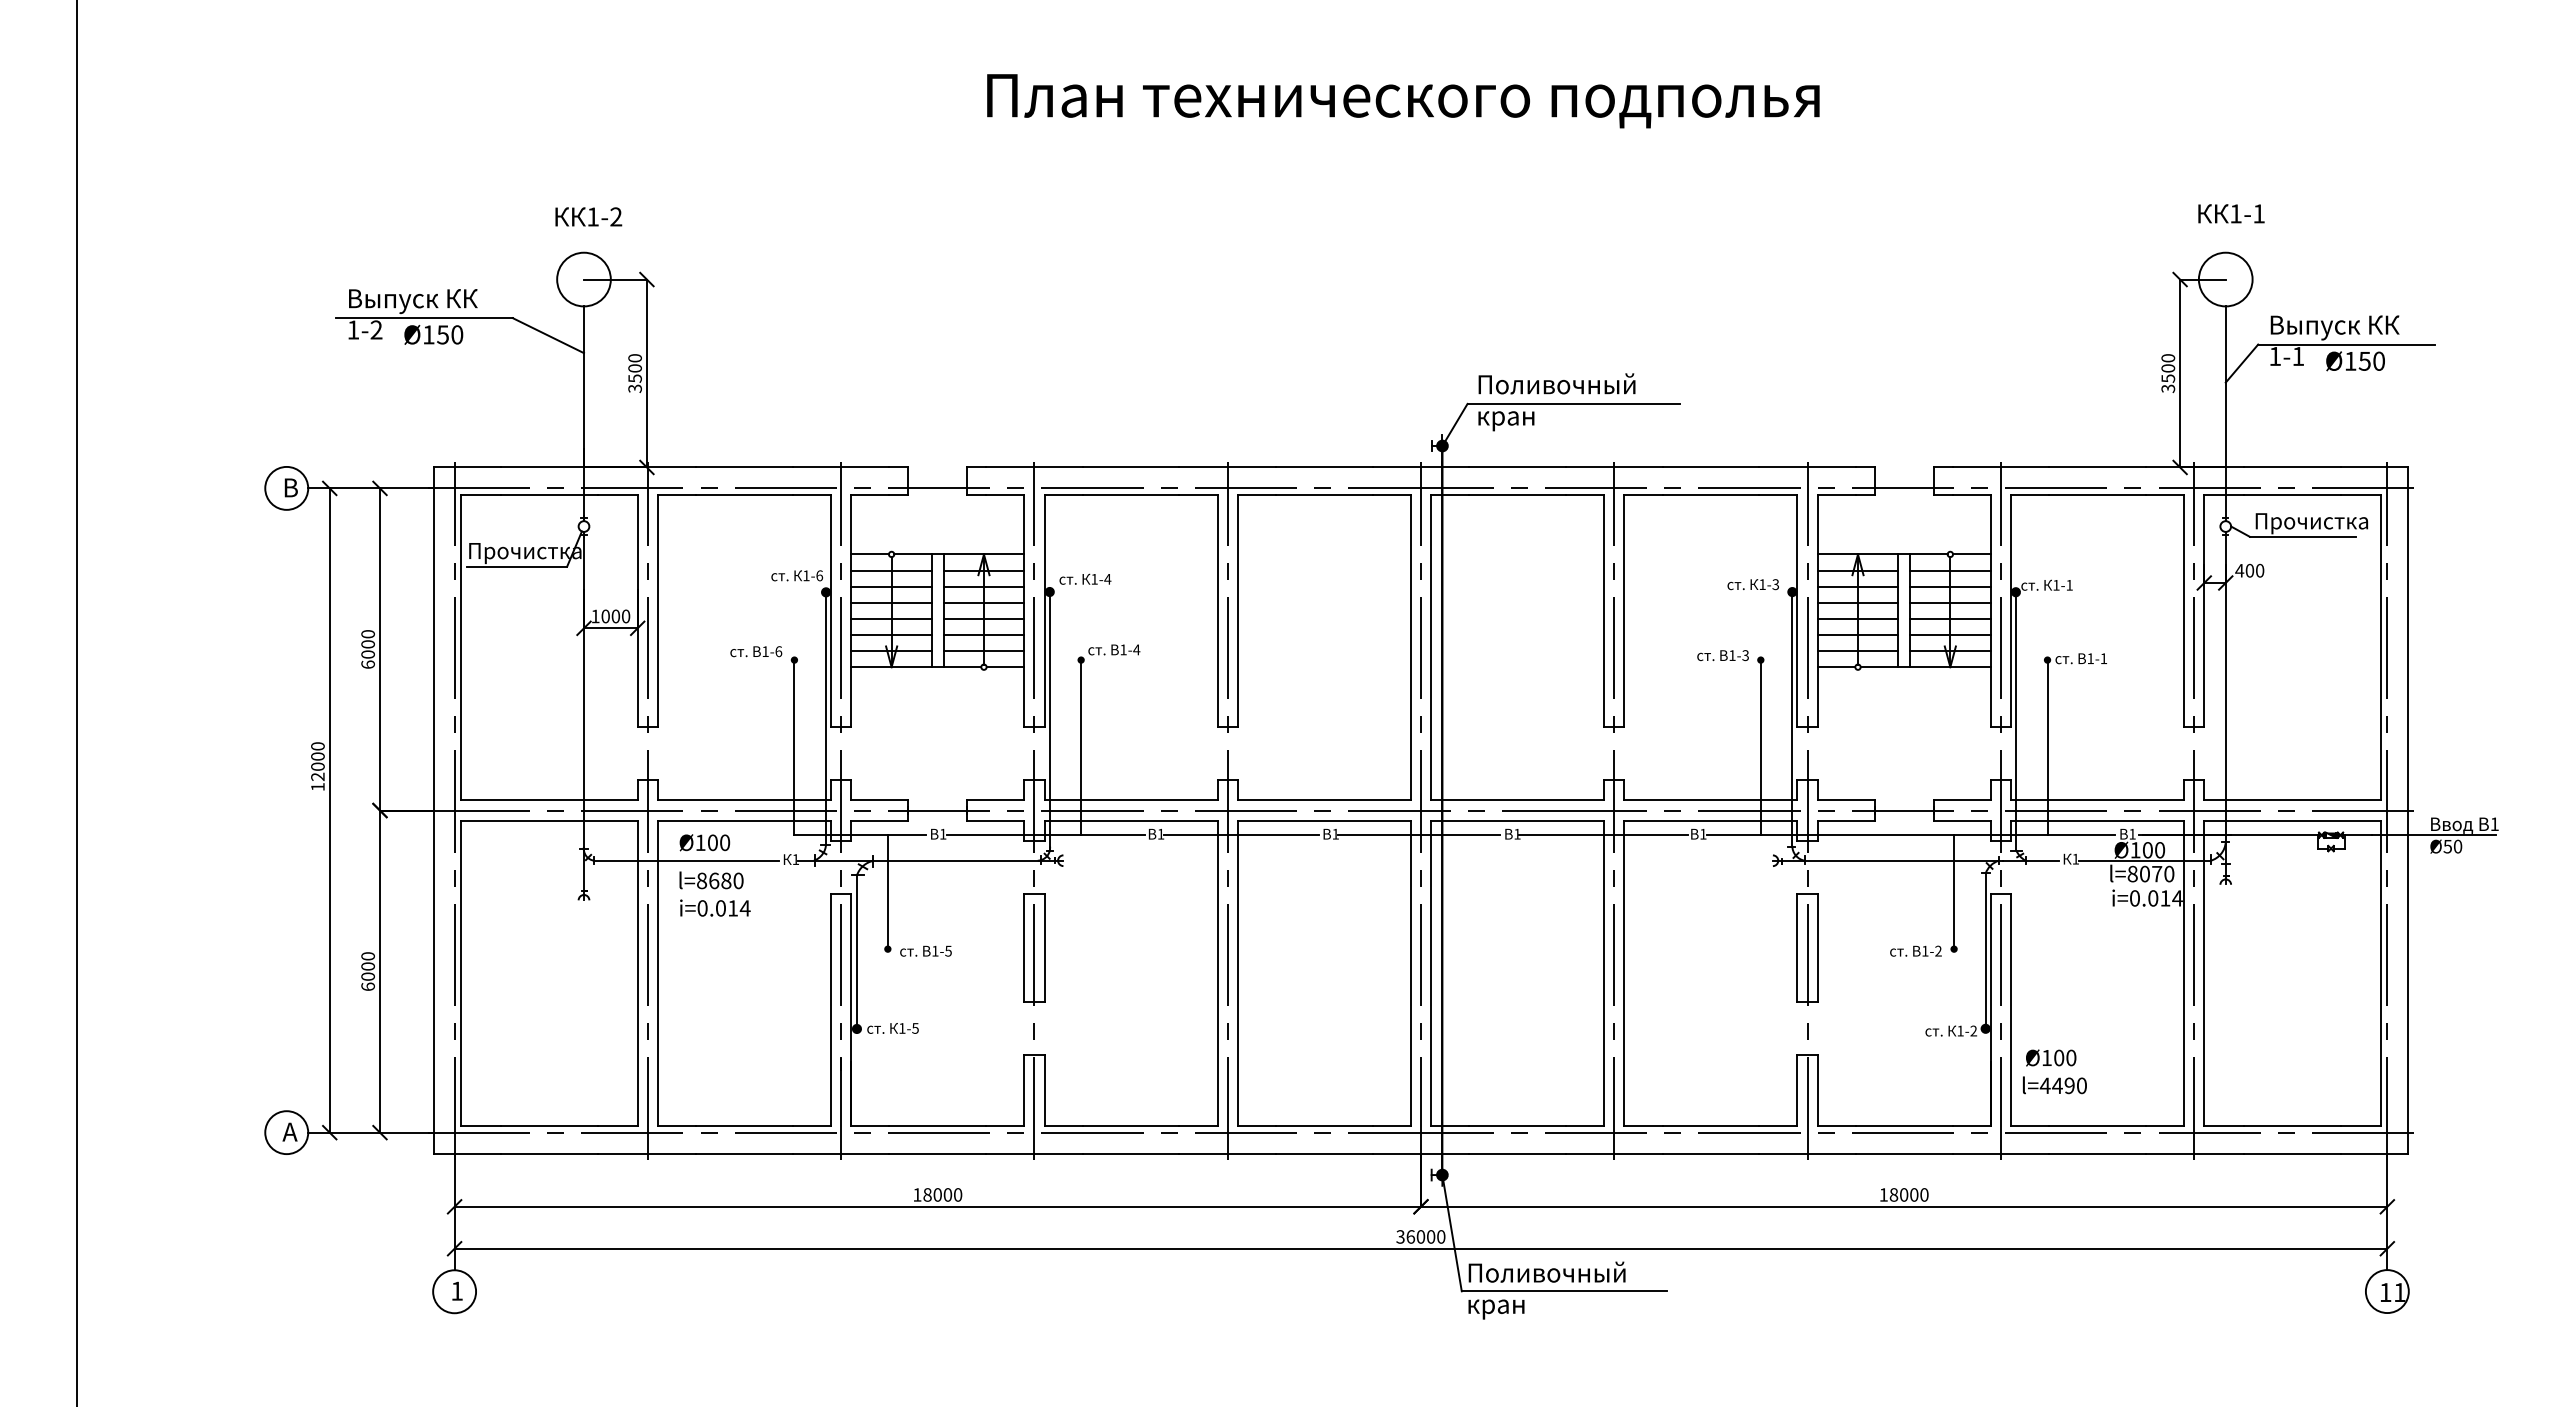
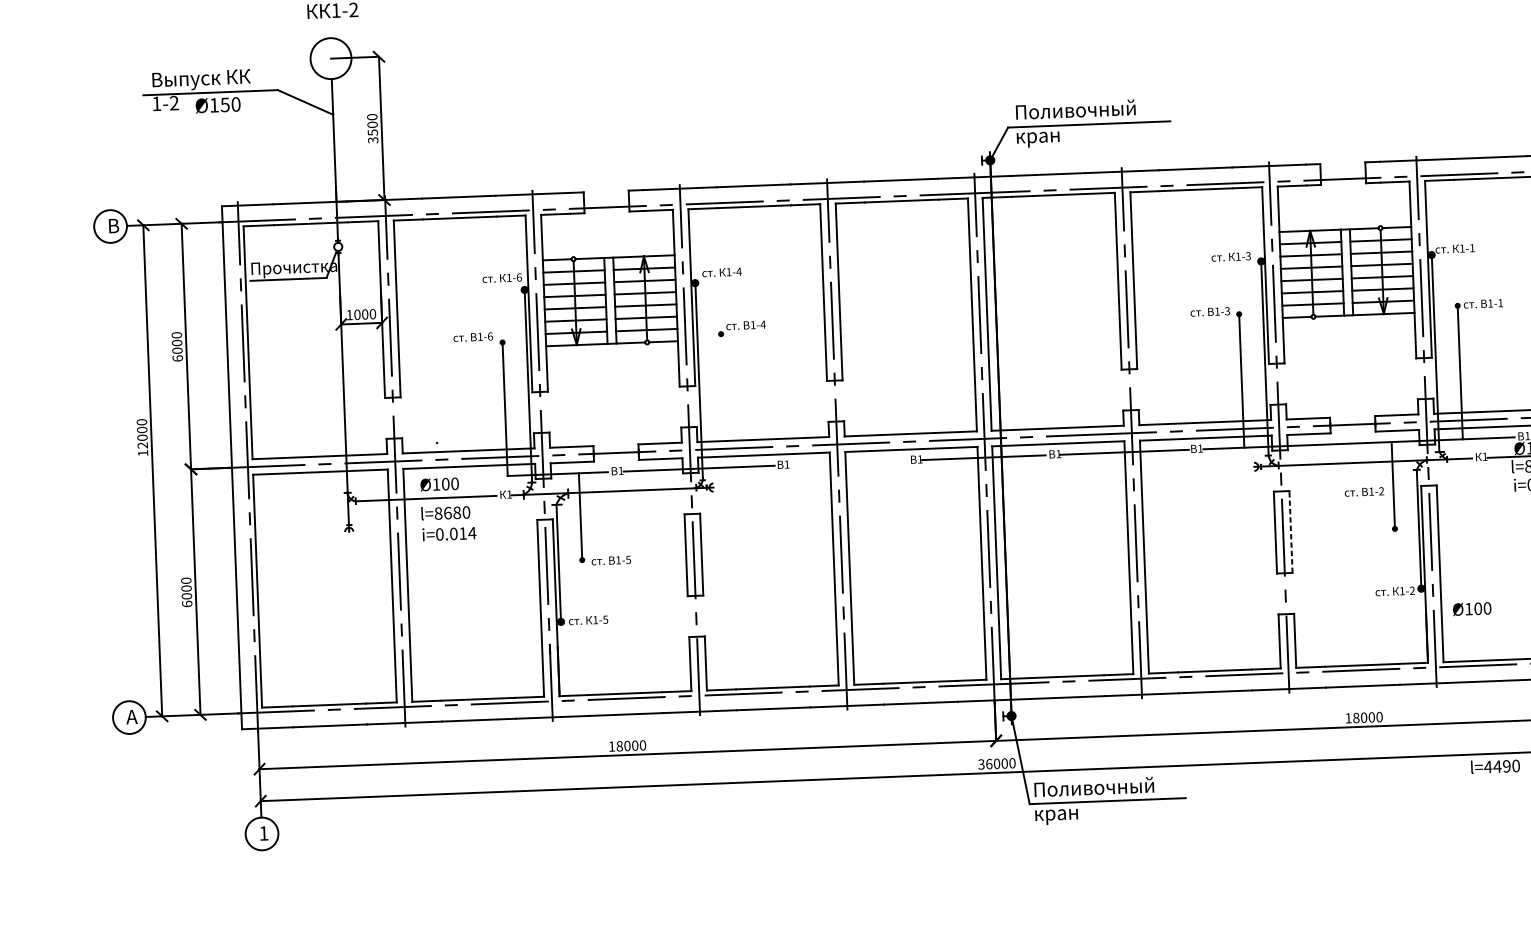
line: (1081, 747) -> (723, 400), removed
line: (1241, 835) -> (848, 463), removed
line: (1817, 947) -> (1290, 531), solid -> dashed
text: (1915, 950) -> (1364, 491), moved
text: (2054, 1085) -> (1495, 766), moved

